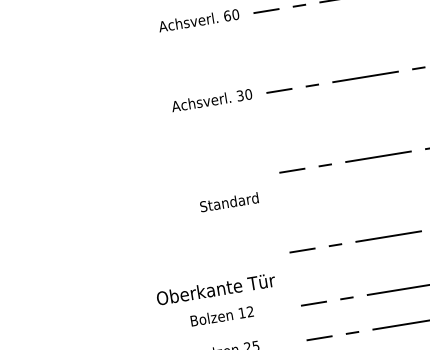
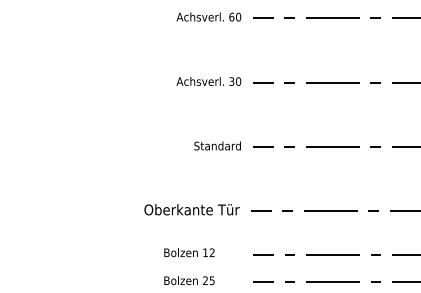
text: (229, 201) -> (217, 145), moved
text: (215, 289) -> (191, 209), moved

